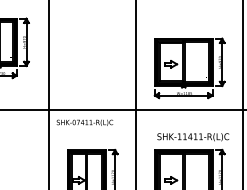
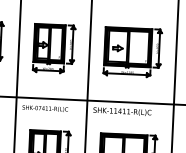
part: (92, 48) -> (54, 48), added
part: (189, 68) -> (132, 52), moved
text: (193, 137) -> (122, 111), moved

